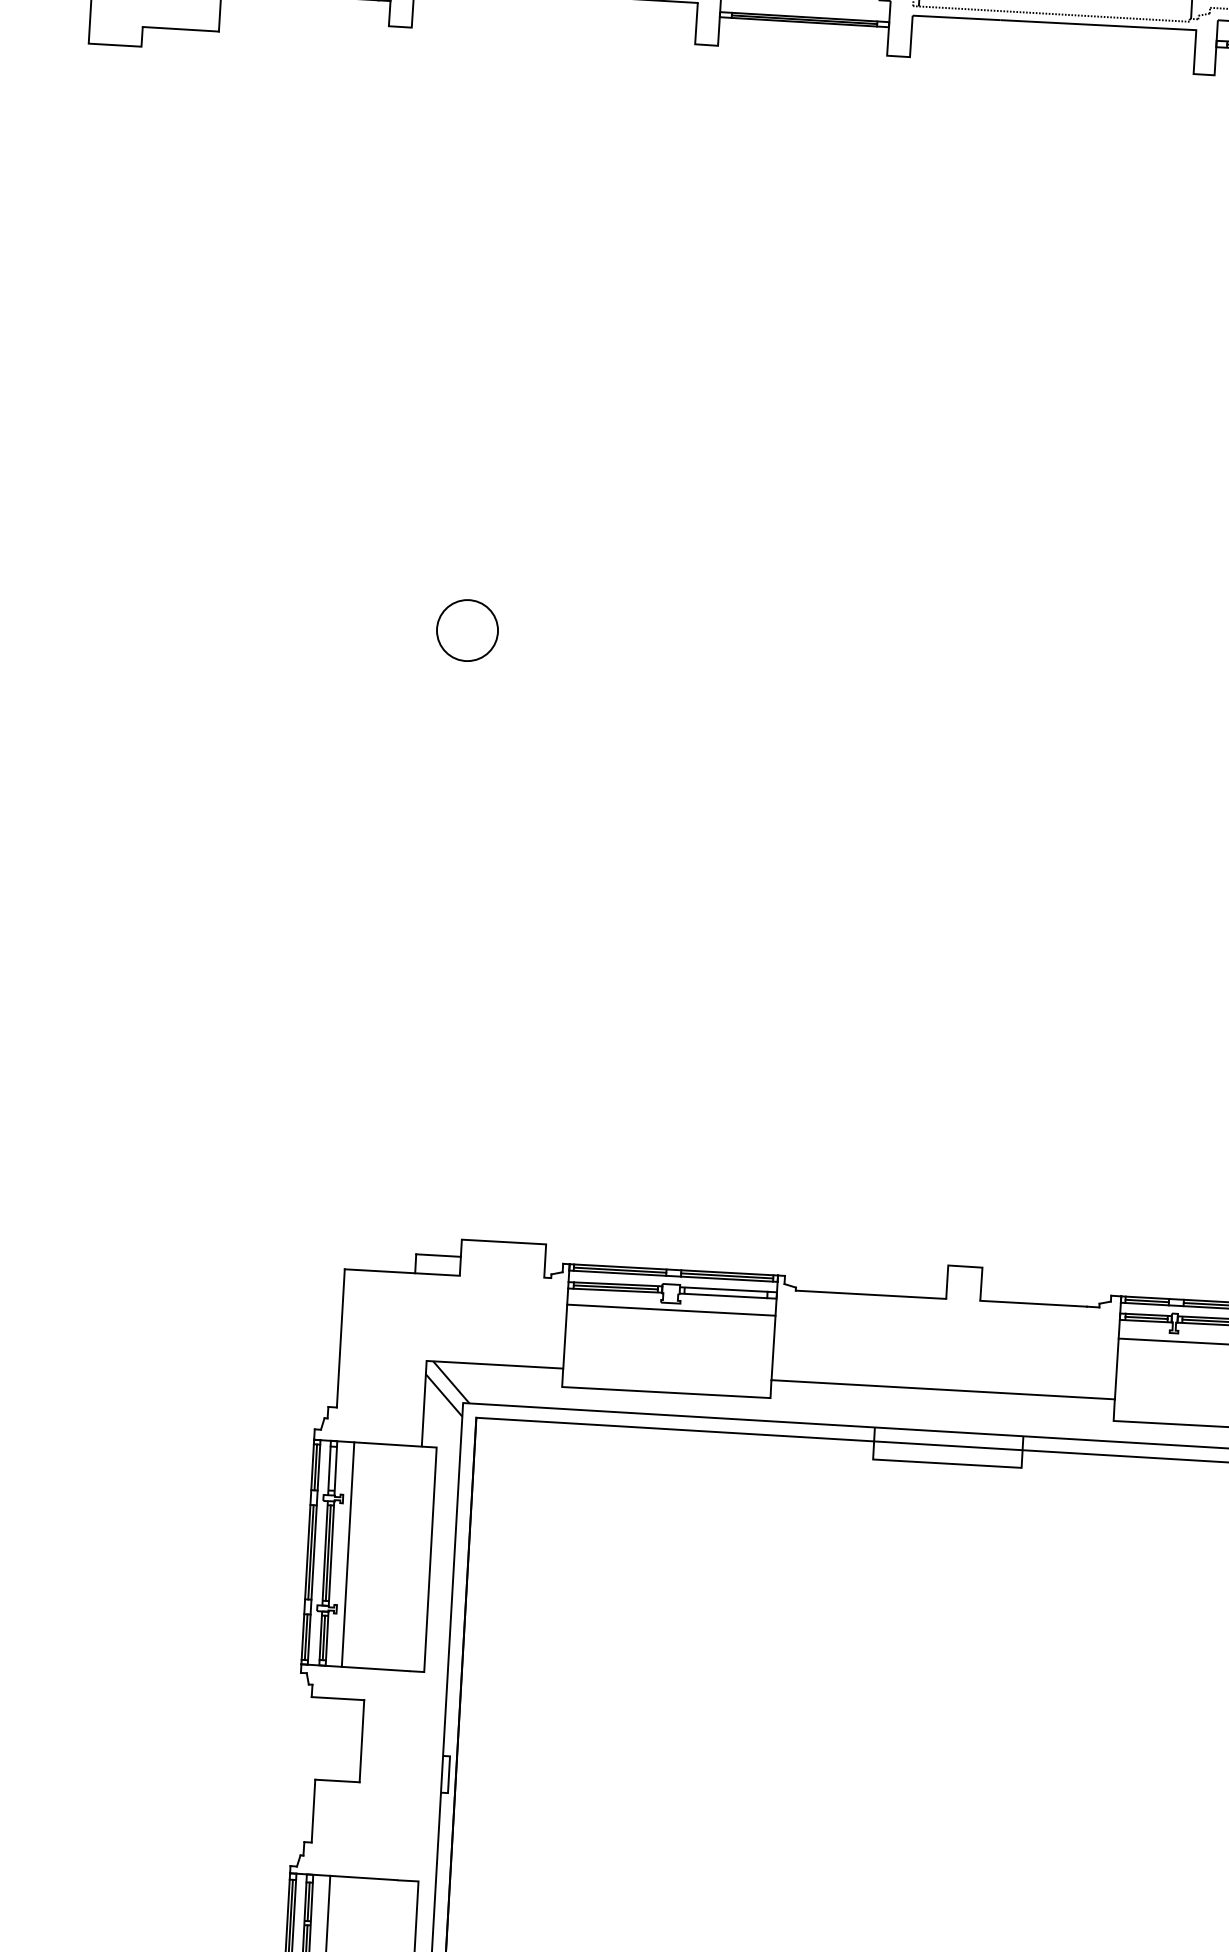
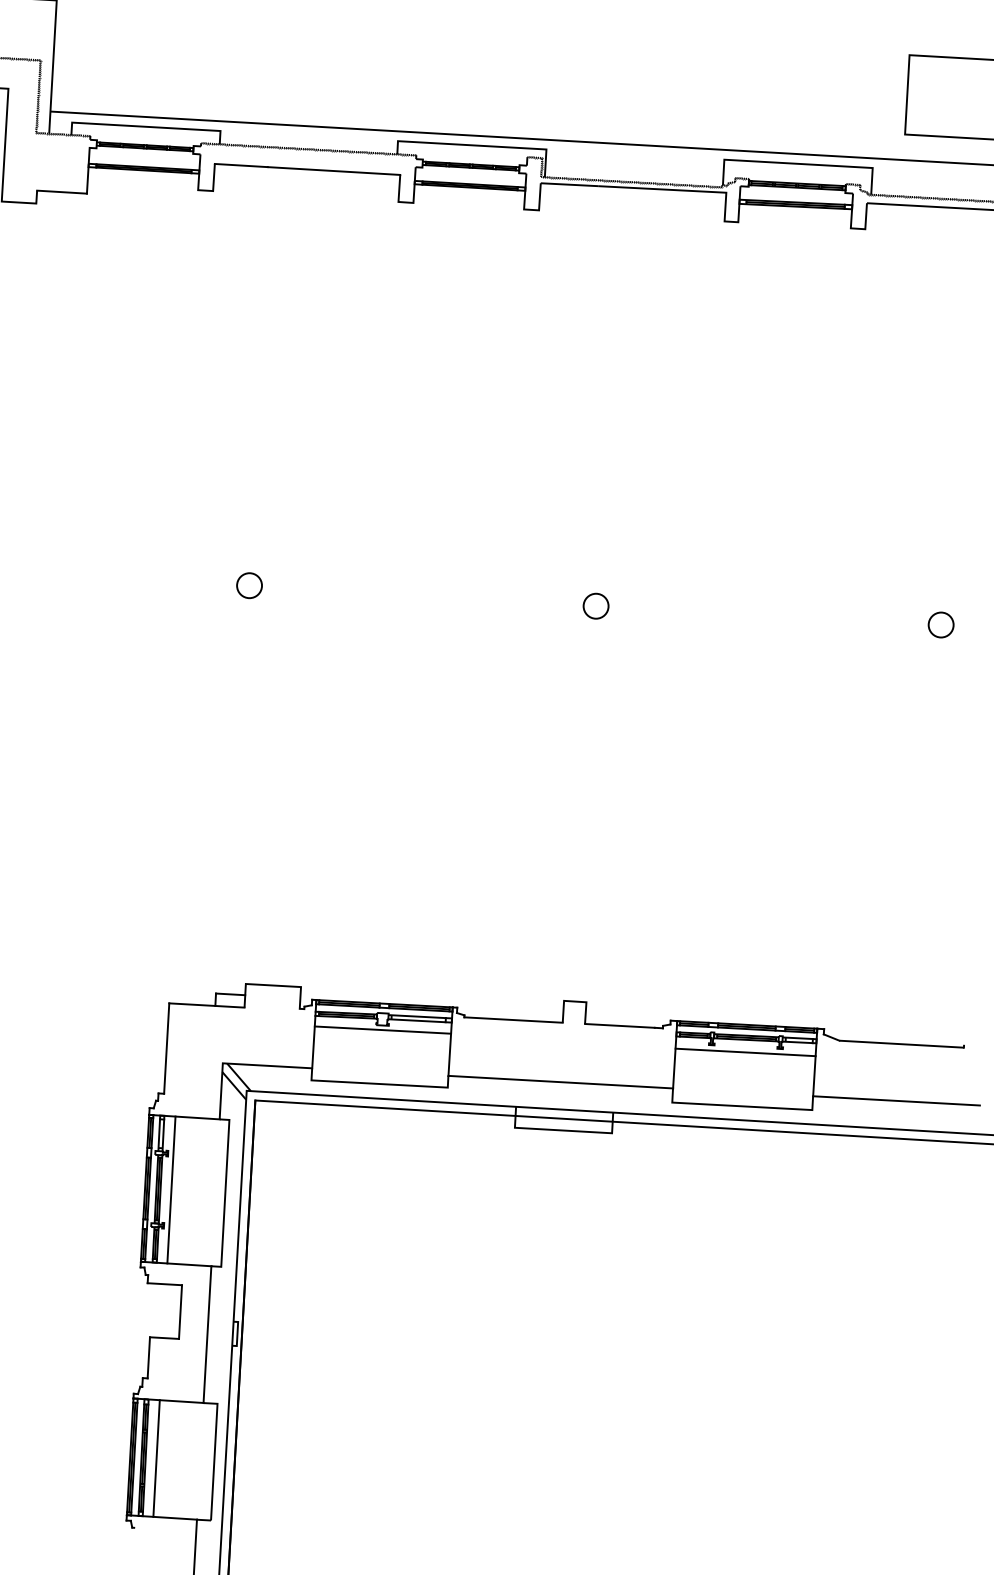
circle: (467, 630) -> (249, 585), size x0.62
circle: (996, 661) -> (595, 605), added
line: (403, 1775) -> (207, 1334), added

